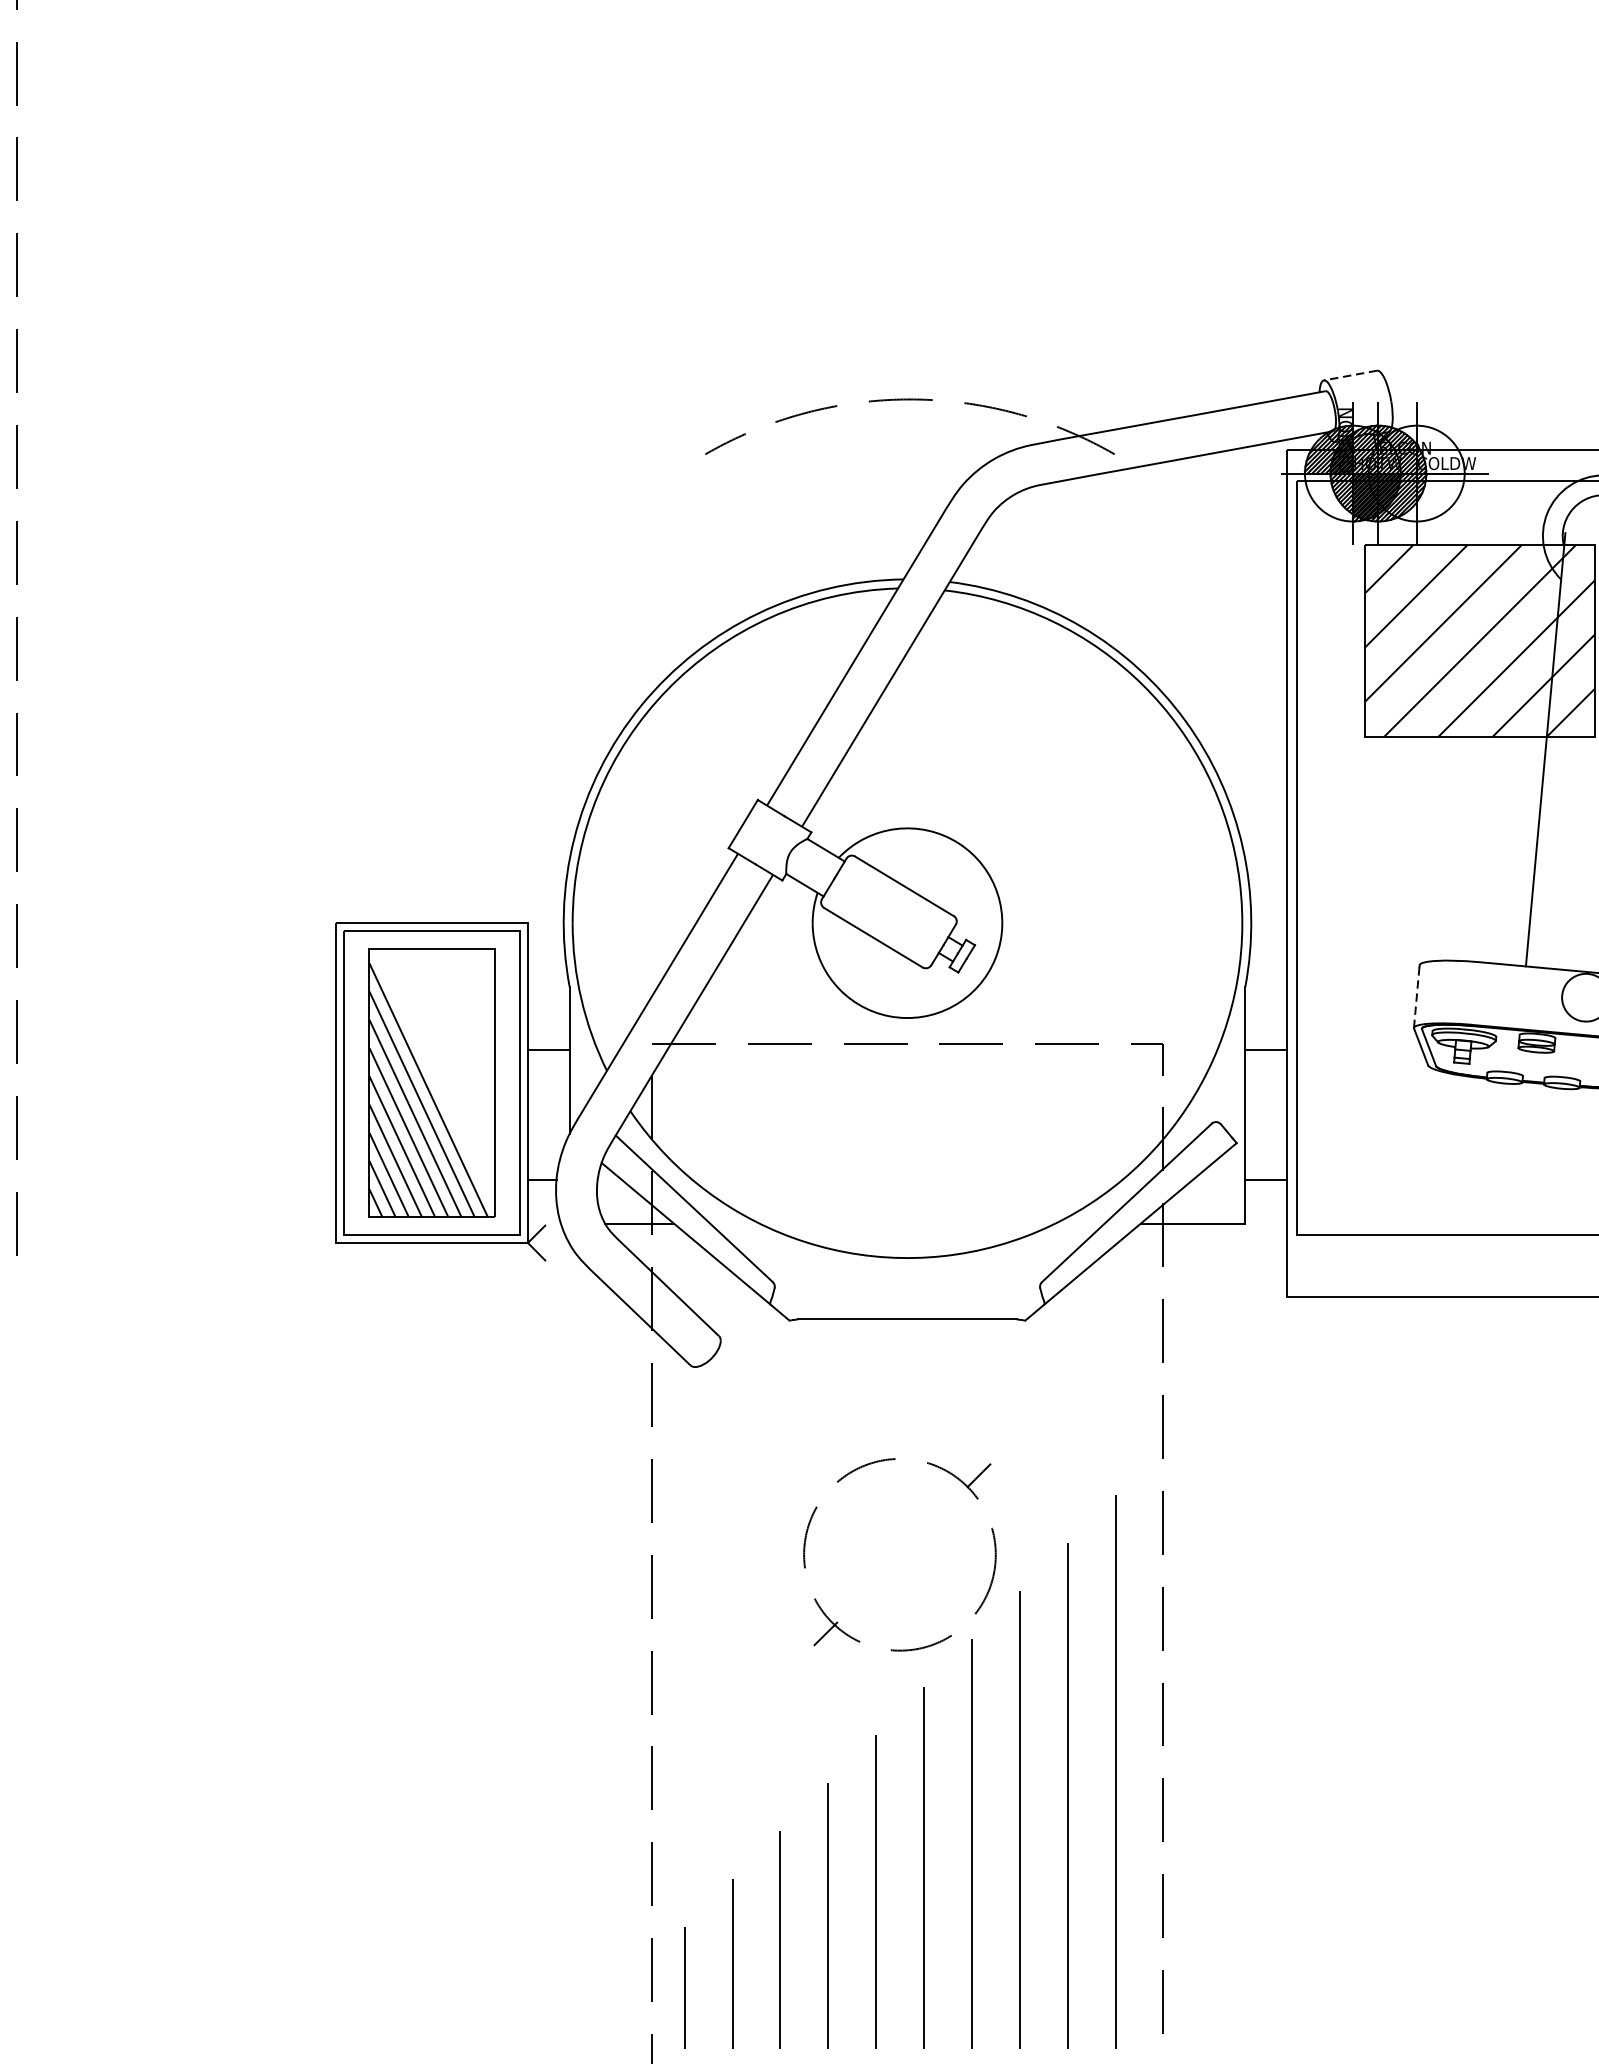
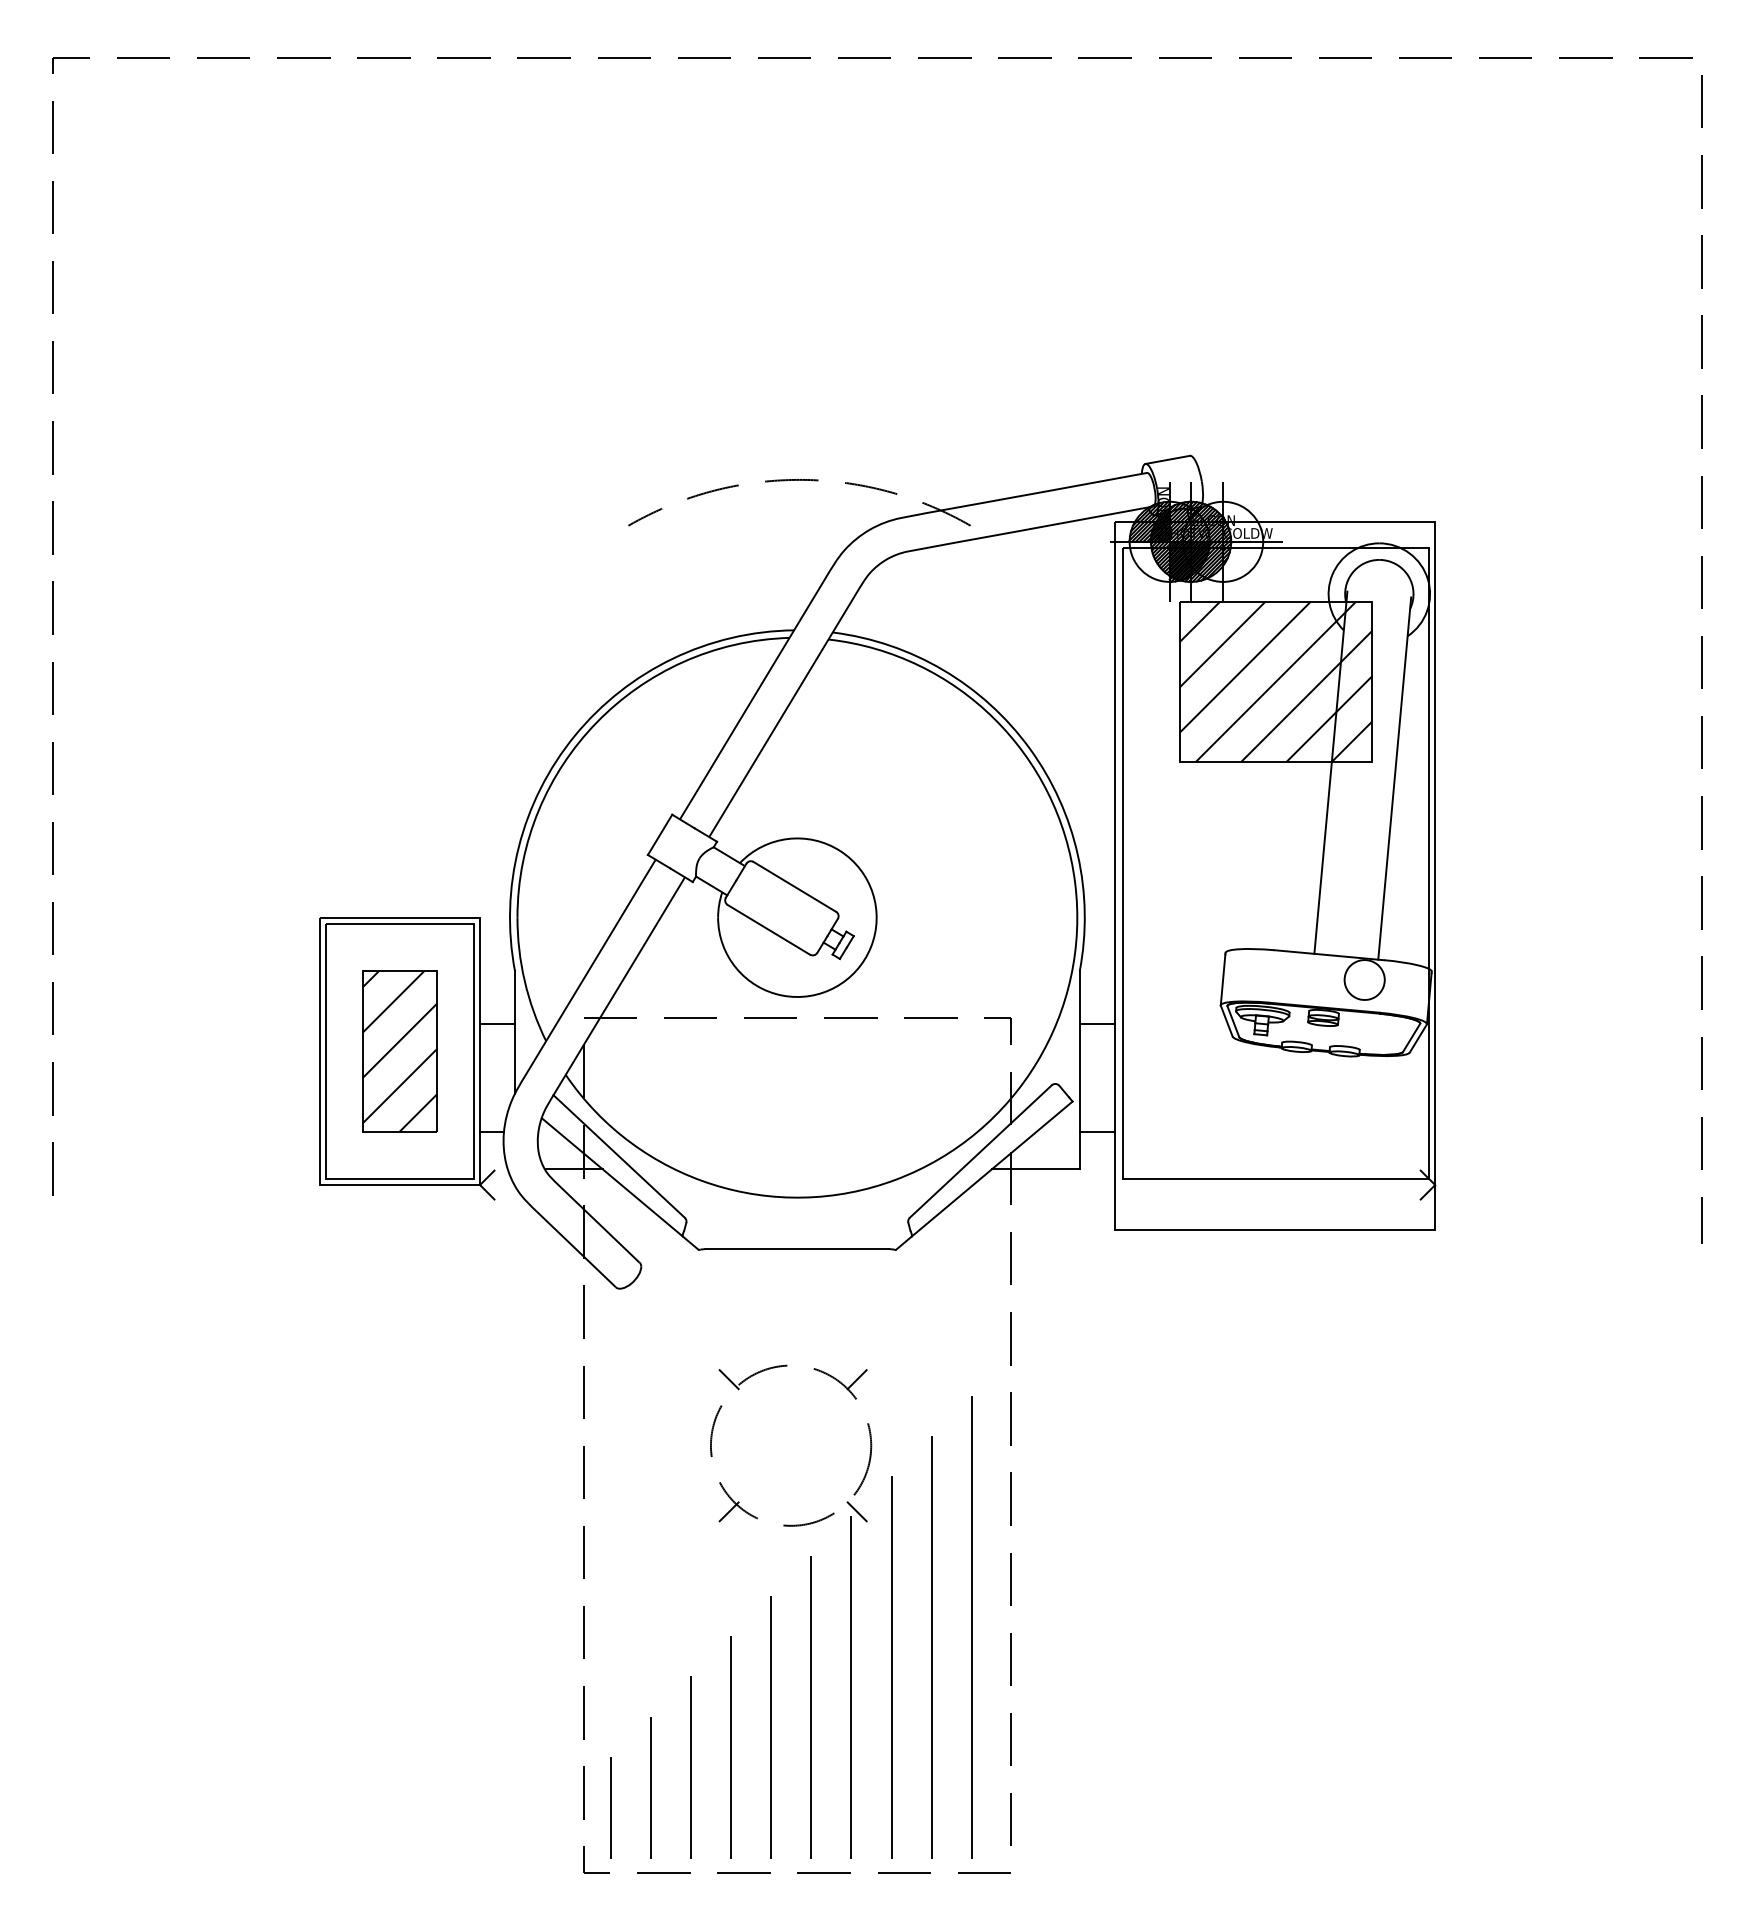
line: (1350, 375) -> (1167, 459), dashed -> solid
line: (1417, 997) -> (1223, 979), dashed -> solid
part: (431, 1083) -> (399, 1051), size x0.71
line: (825, 1475) -> (728, 1379), added
line: (978, 1633) -> (856, 1511), added

